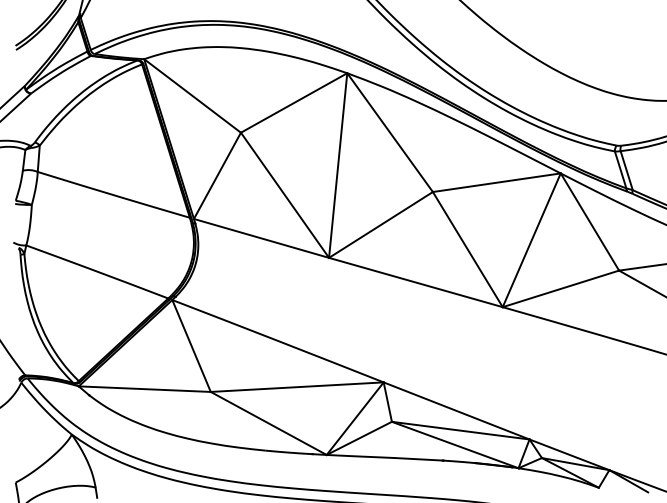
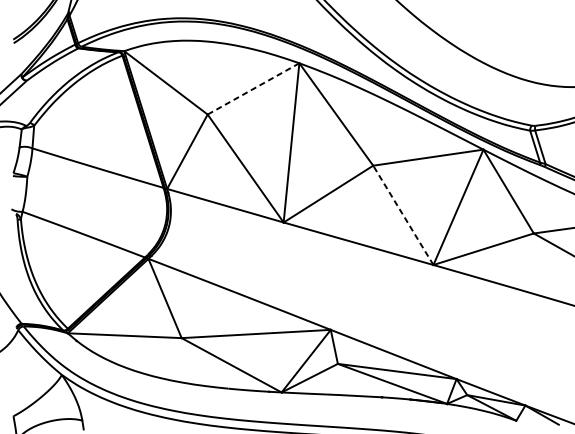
line: (294, 102) -> (253, 88), solid -> dashed
line: (467, 249) -> (403, 215), solid -> dashed

